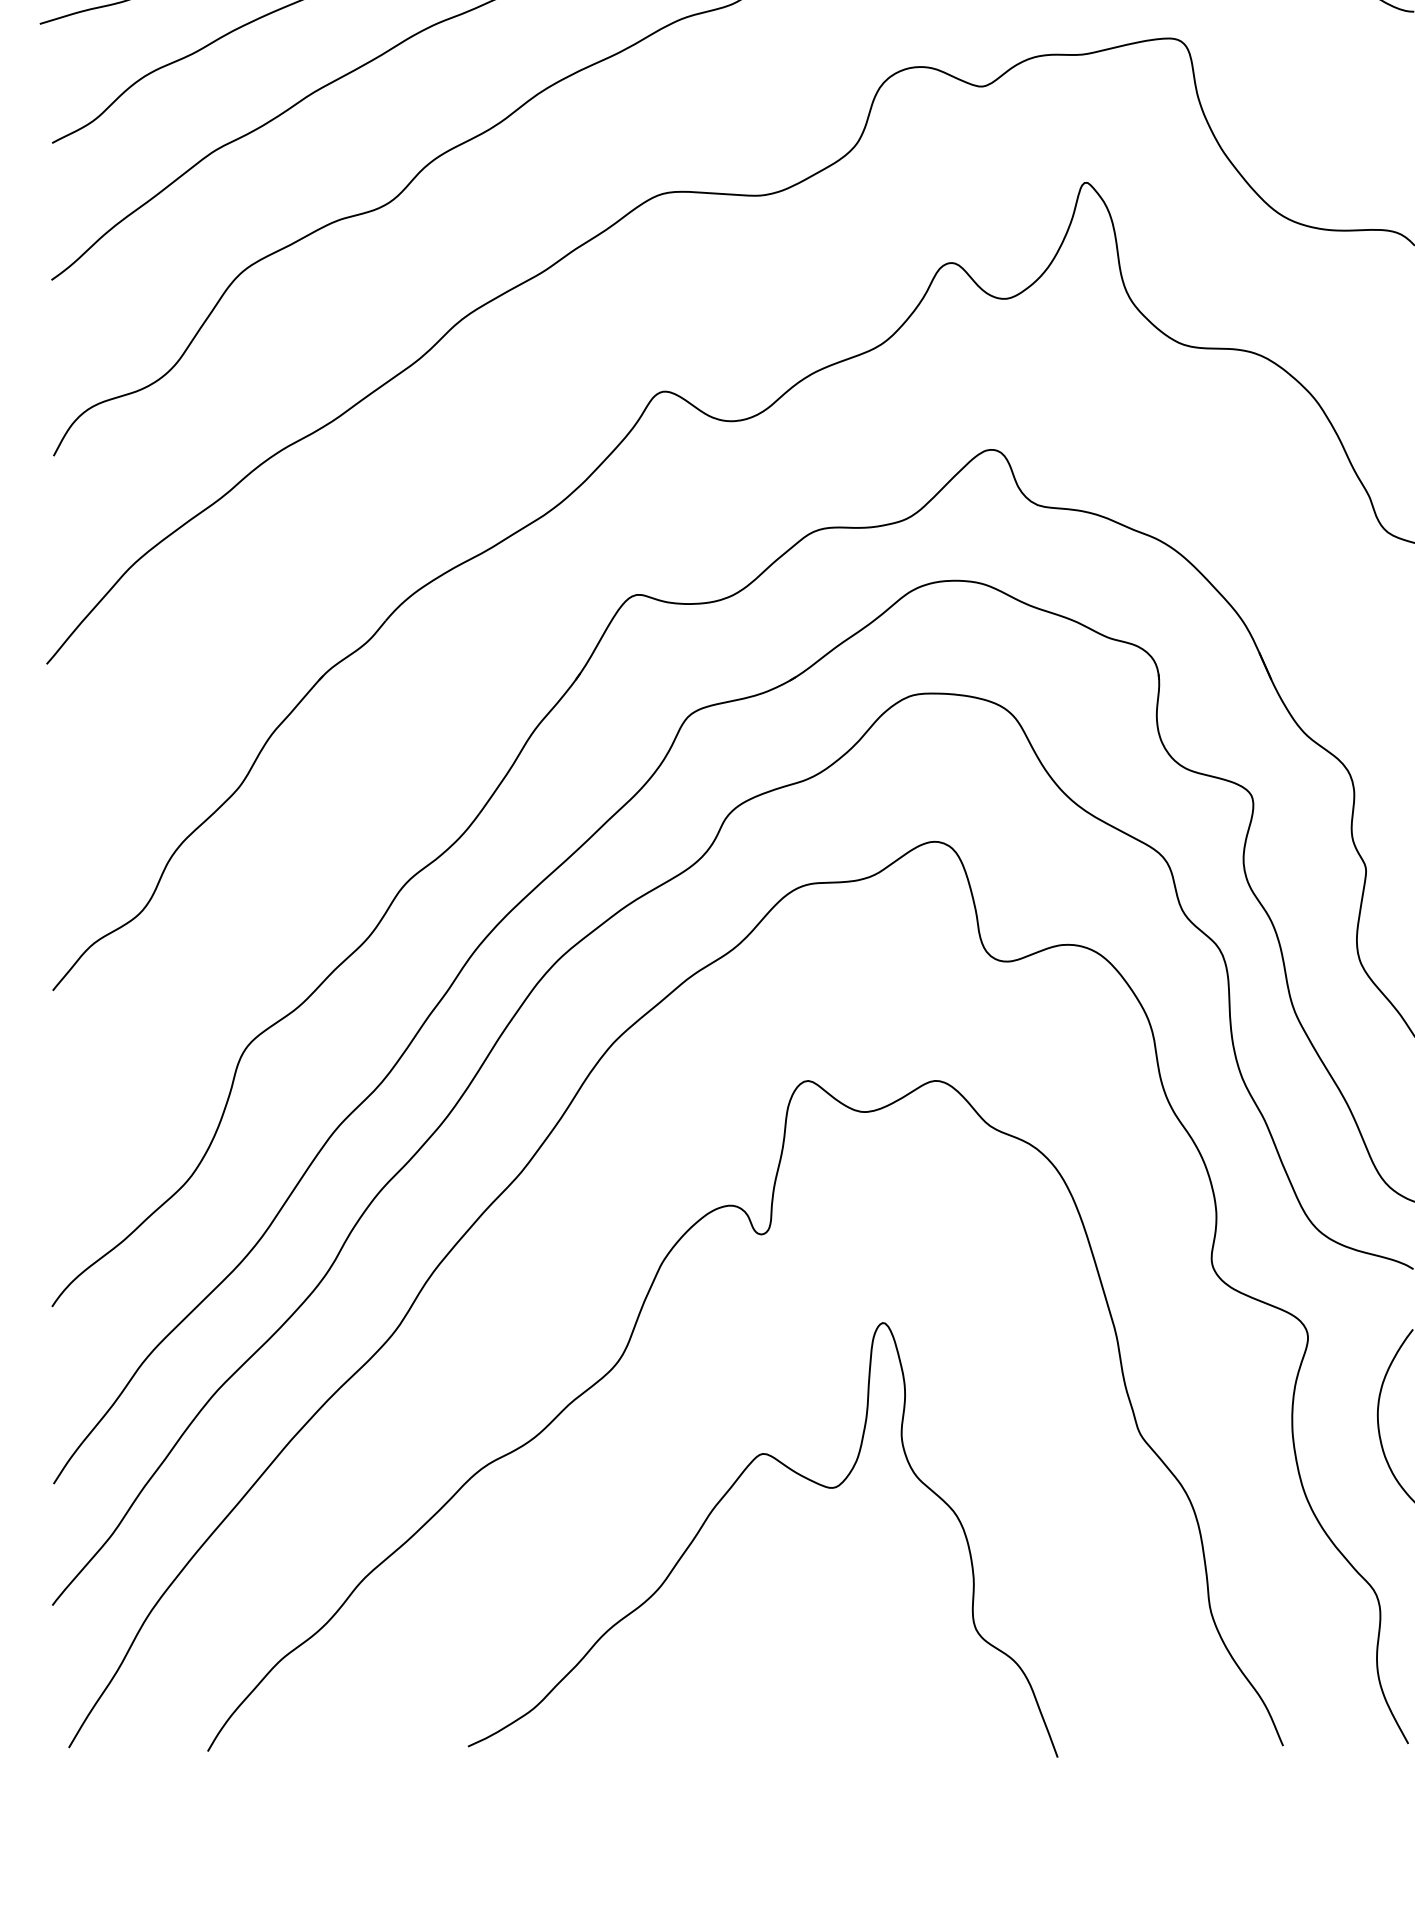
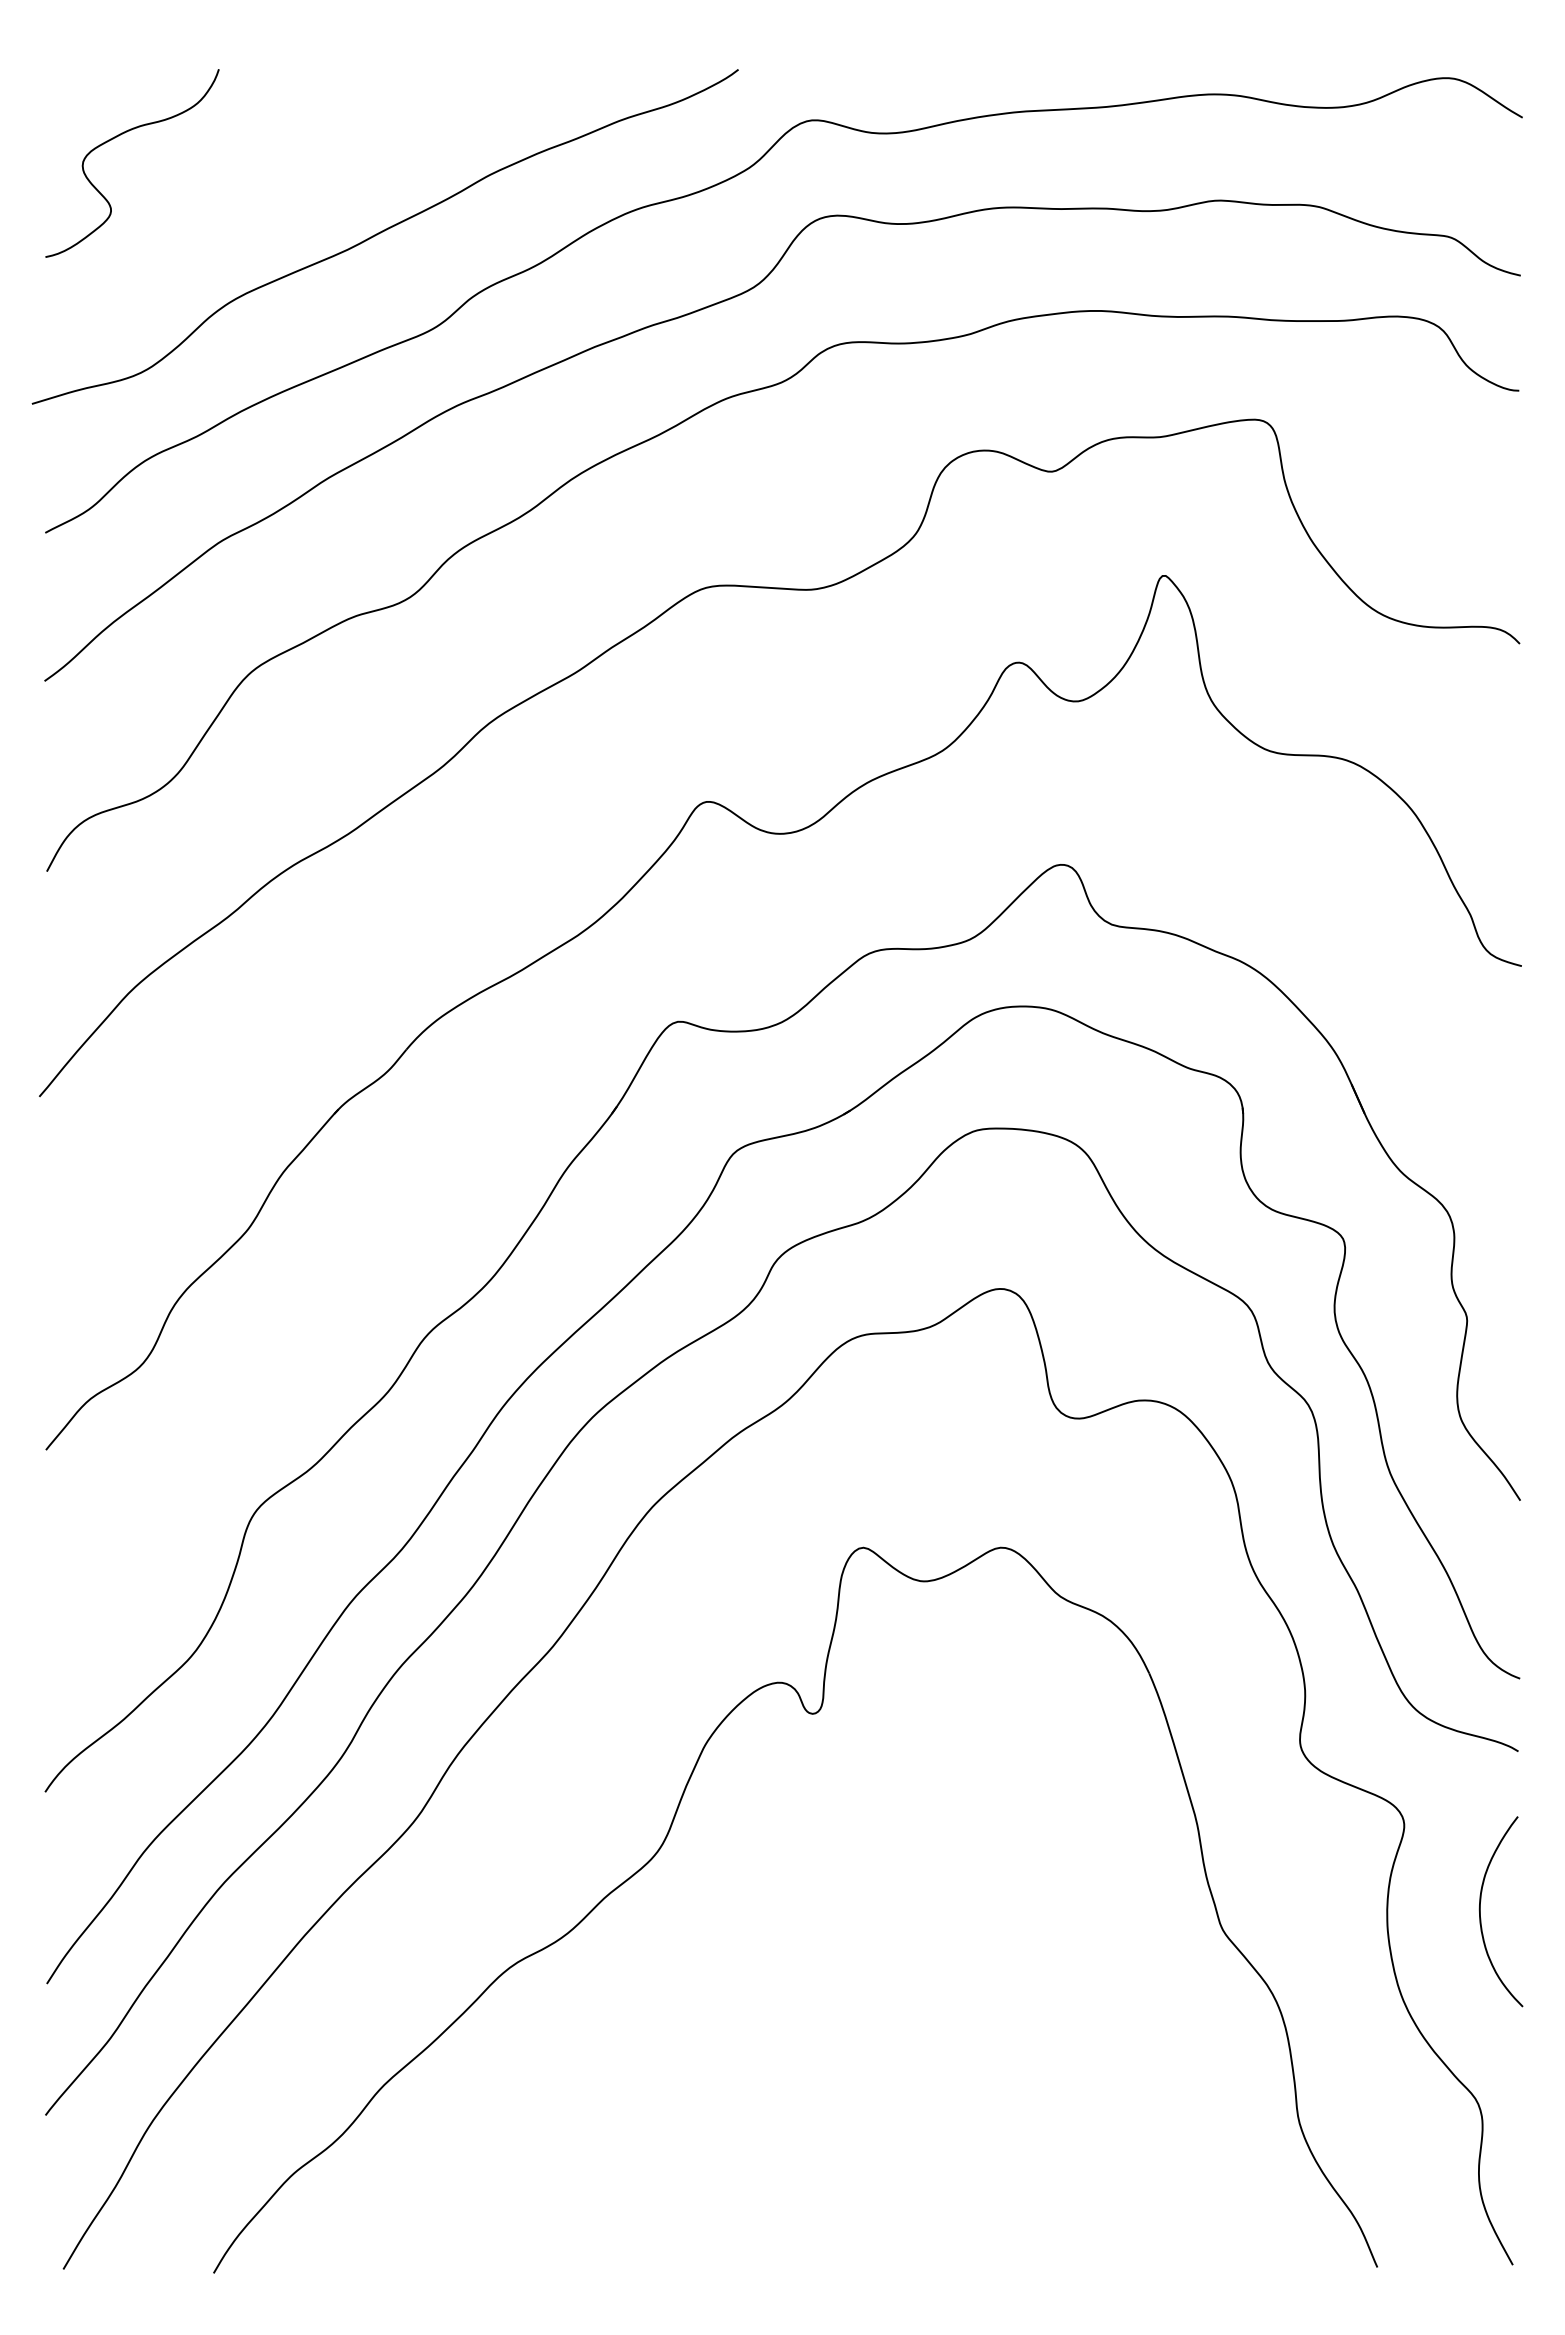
curve: (720, 1502) -> (768, 2003), removed

